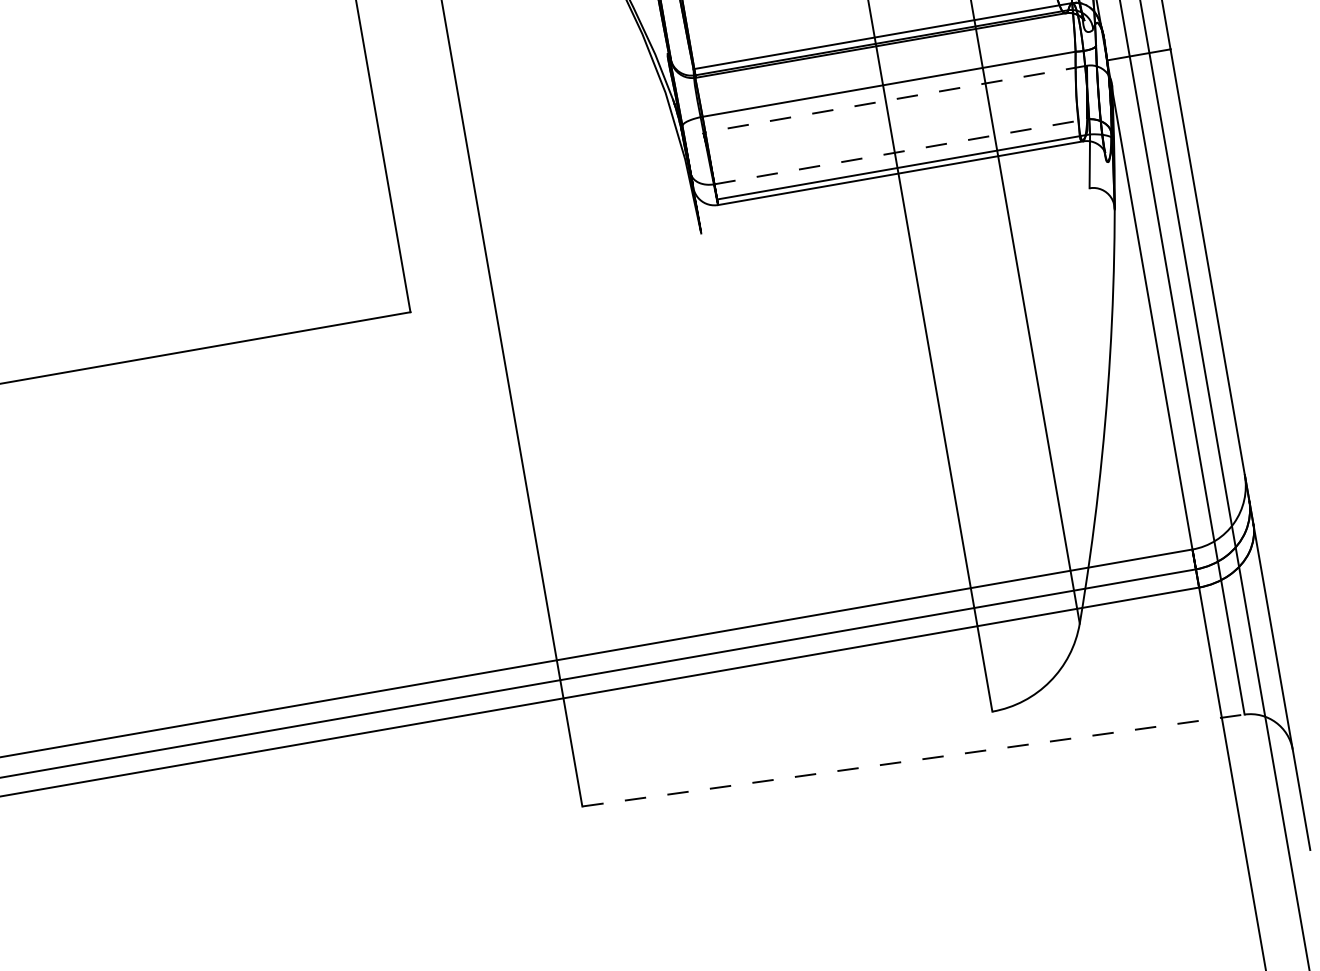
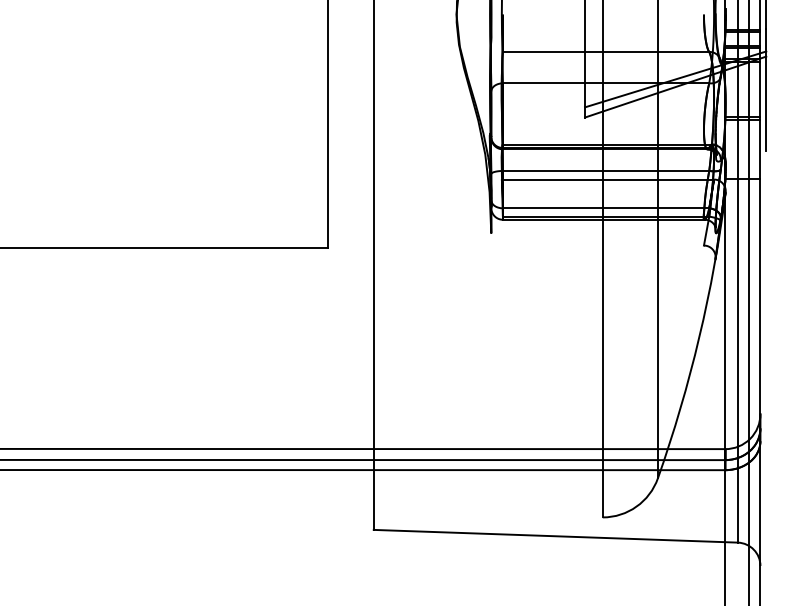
line: (894, 99) -> (607, 179), dashed -> solid
line: (901, 152) -> (606, 208), dashed -> solid
line: (914, 760) -> (556, 536), dashed -> solid

